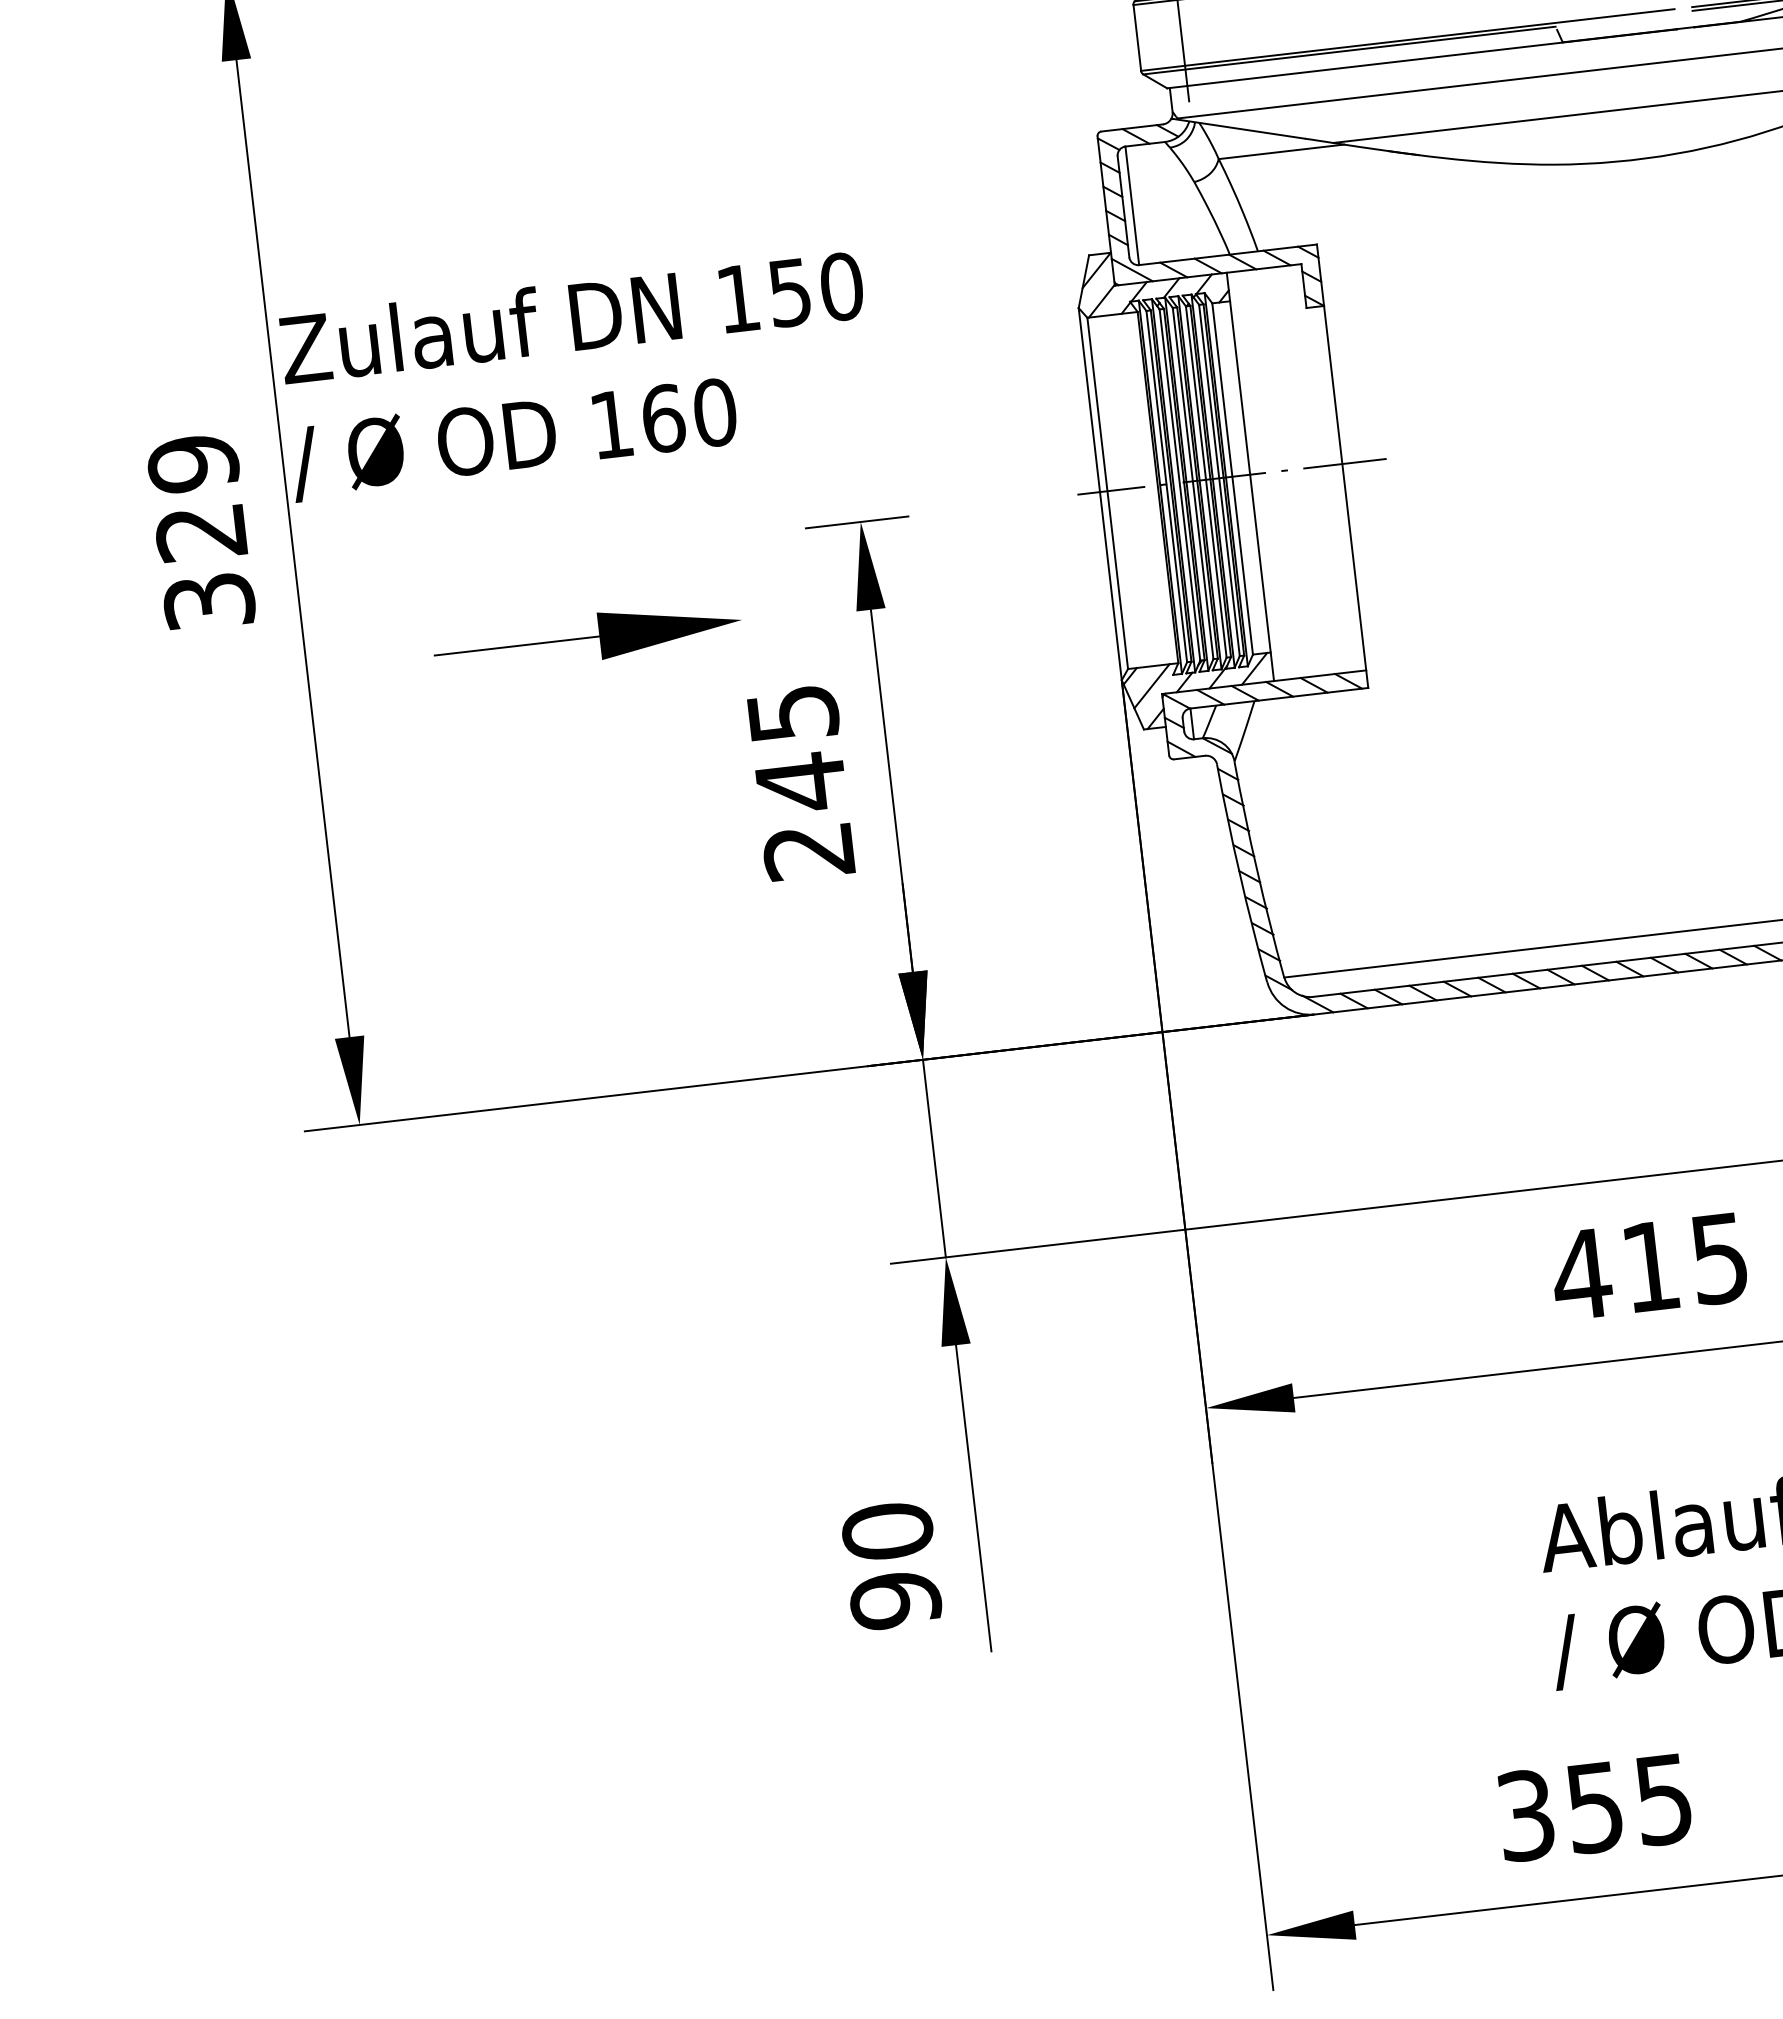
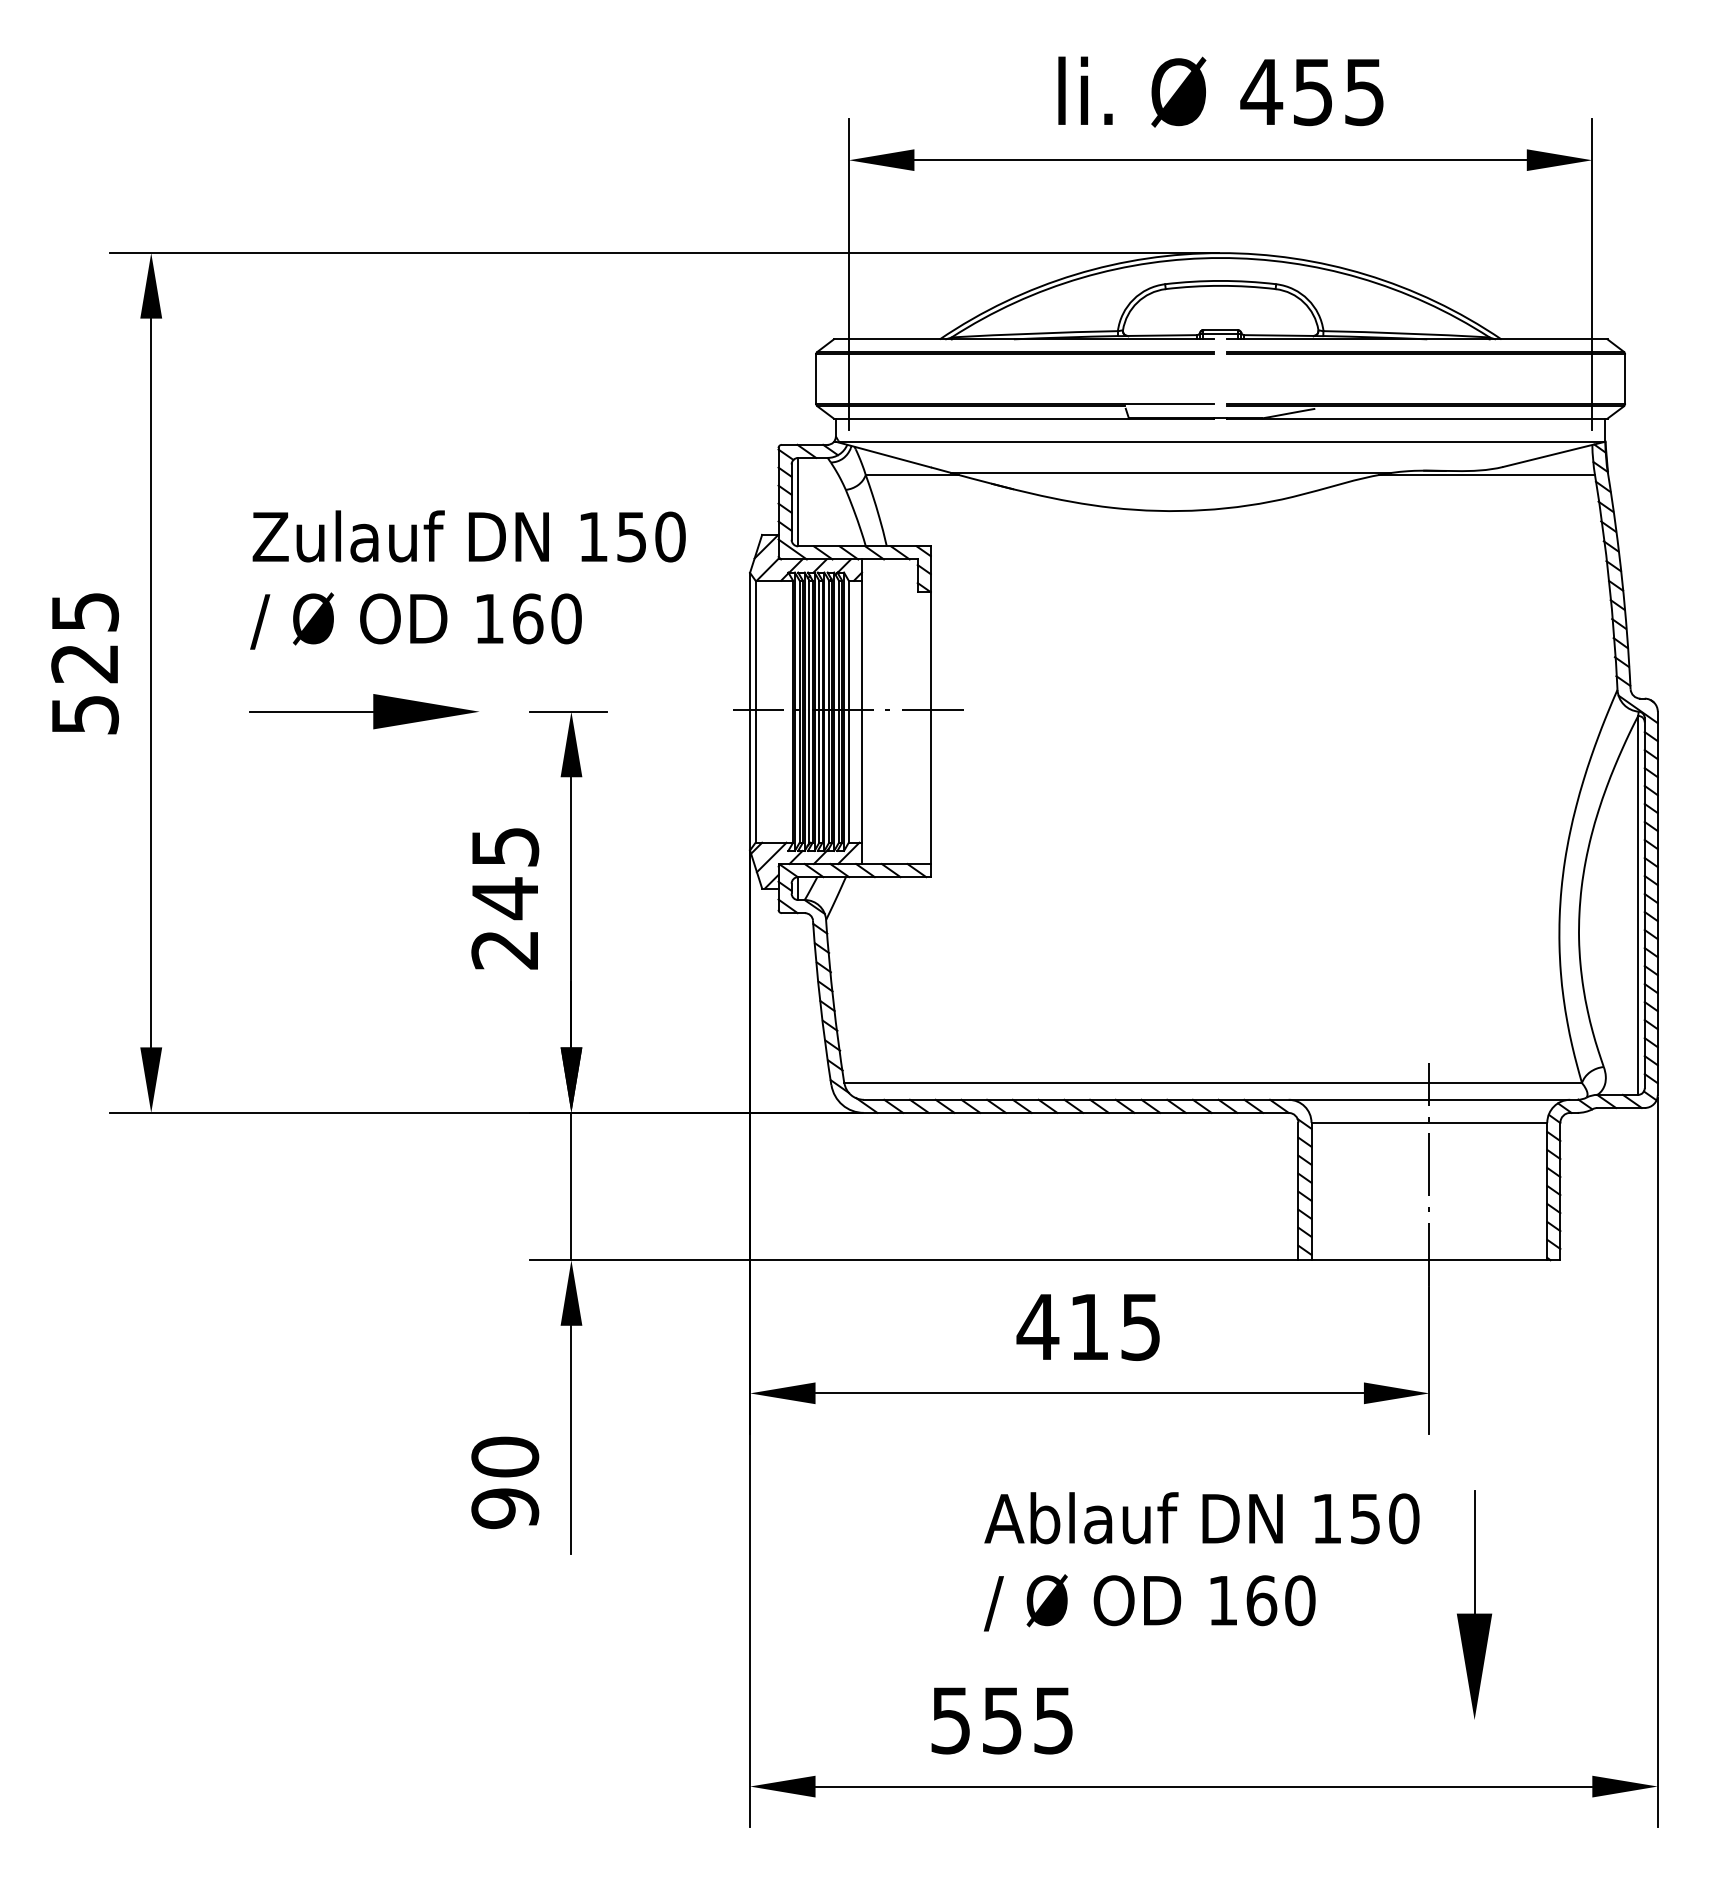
text: (576, 375) -> (467, 579), moved
text: (200, 532) -> (84, 663), 329 -> 525
part: (586, 637) -> (363, 711), moved
text: (1525, 1814) -> (950, 1719), 355 -> 555

